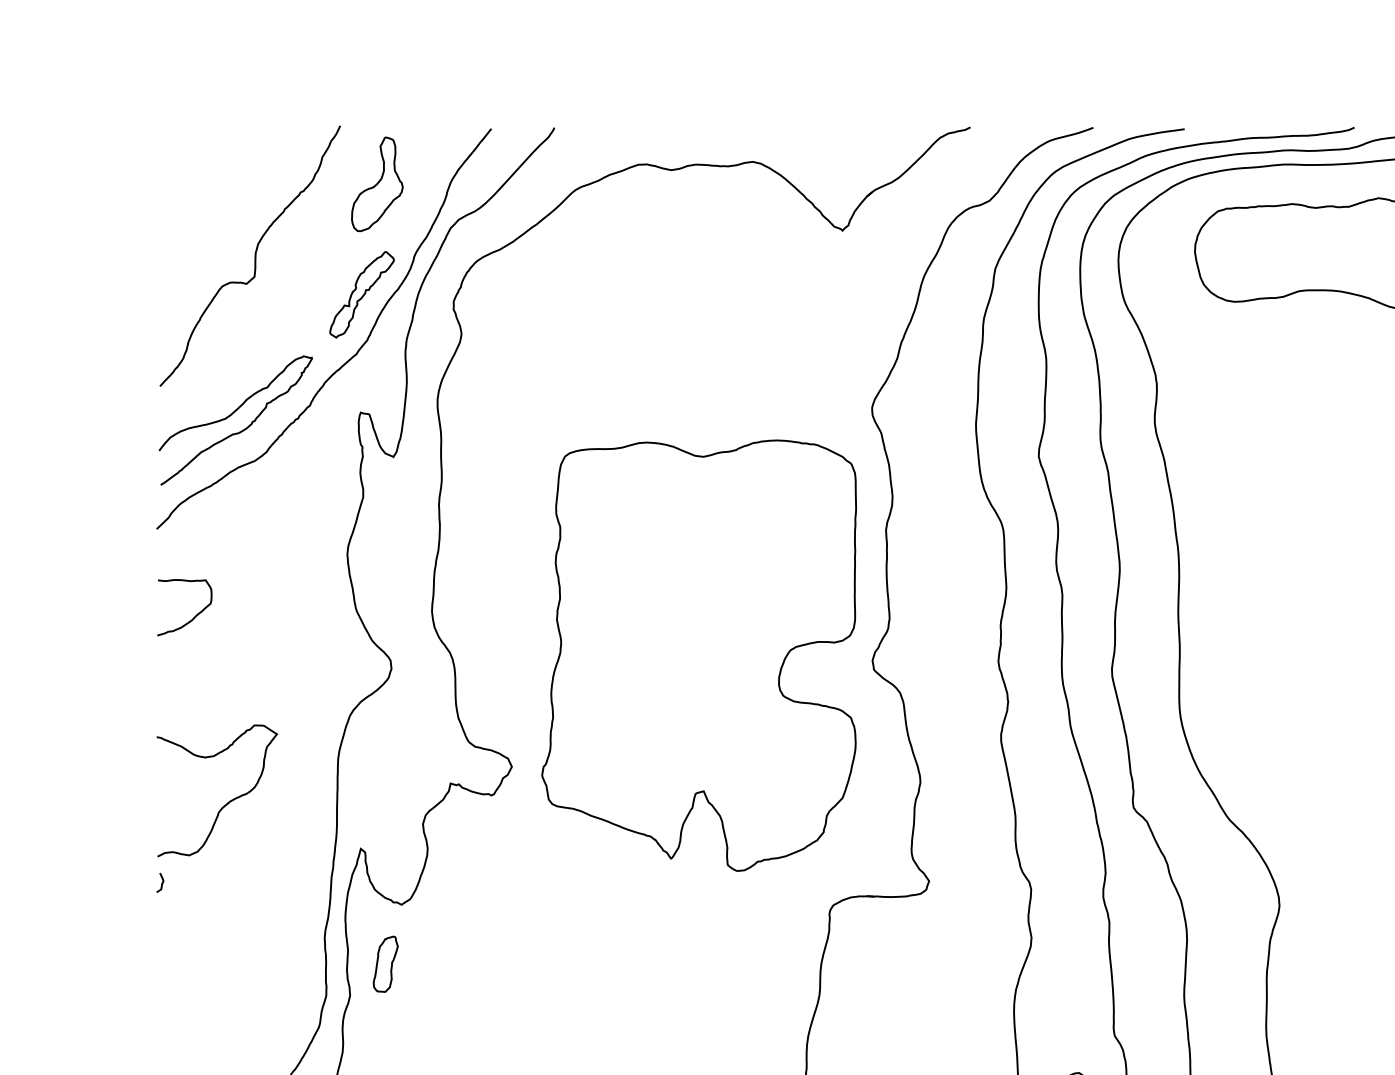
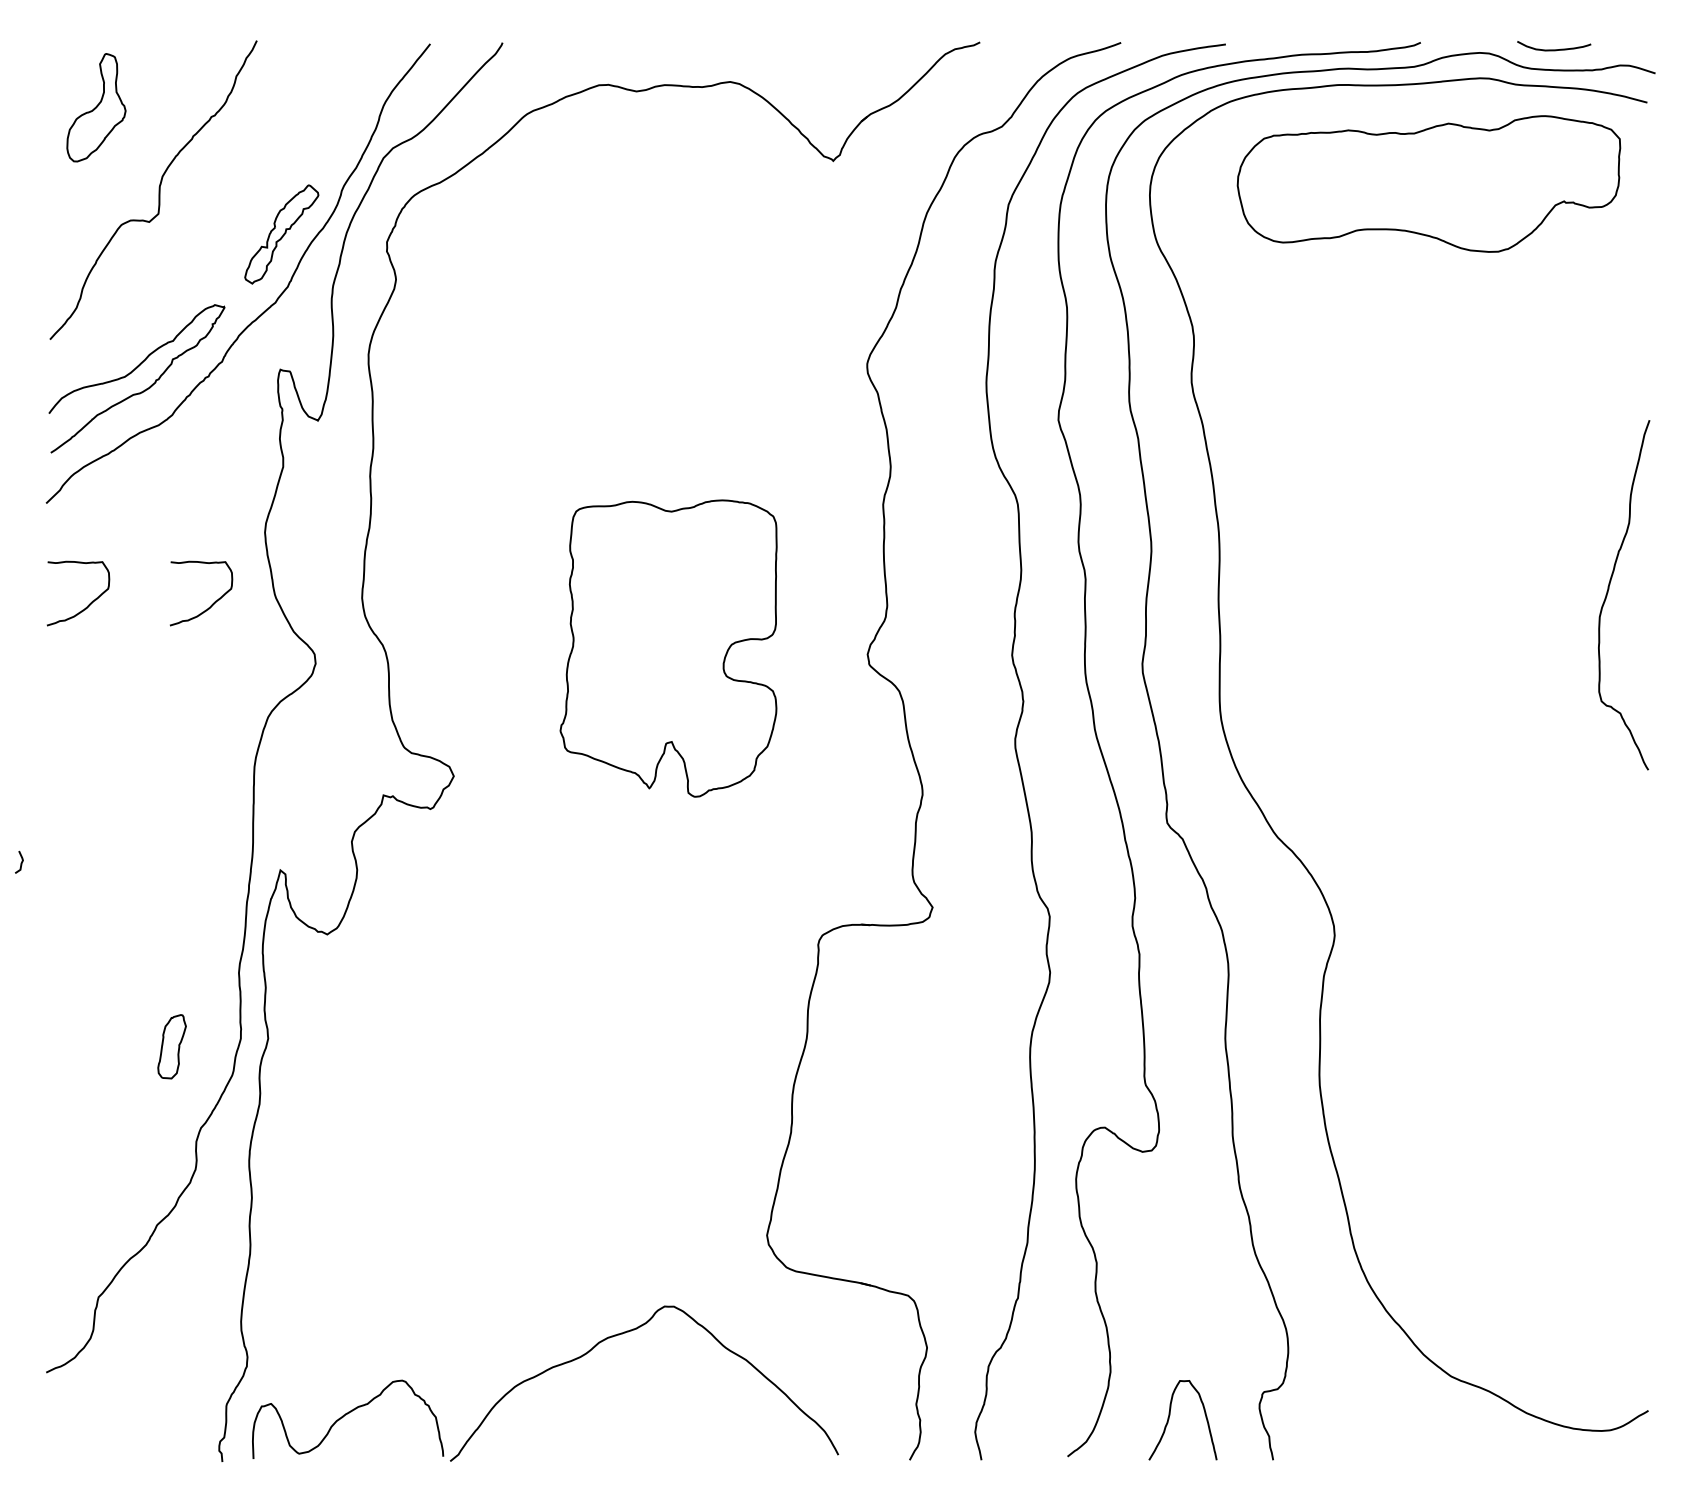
part: (377, 184) -> (96, 107), moved
curve: (301, 616) -> (212, 603), added
part: (698, 655) -> (668, 648), size x0.6
curve: (224, 804) -> (124, 819), removed
curve: (162, 882) -> (21, 861), moved
part: (385, 964) -> (171, 1046), moved

